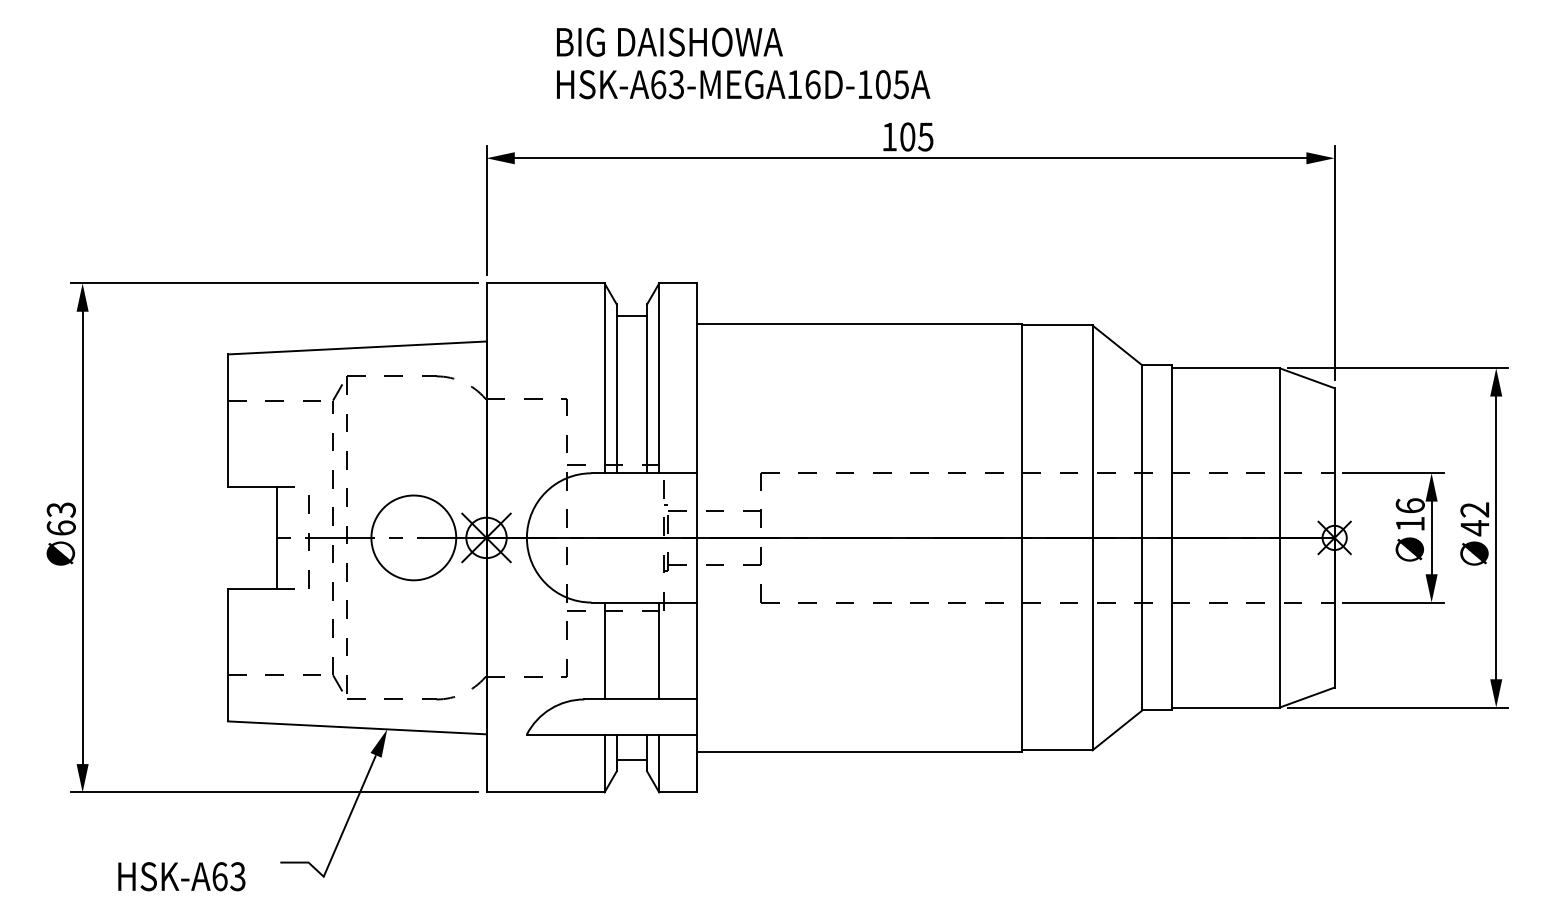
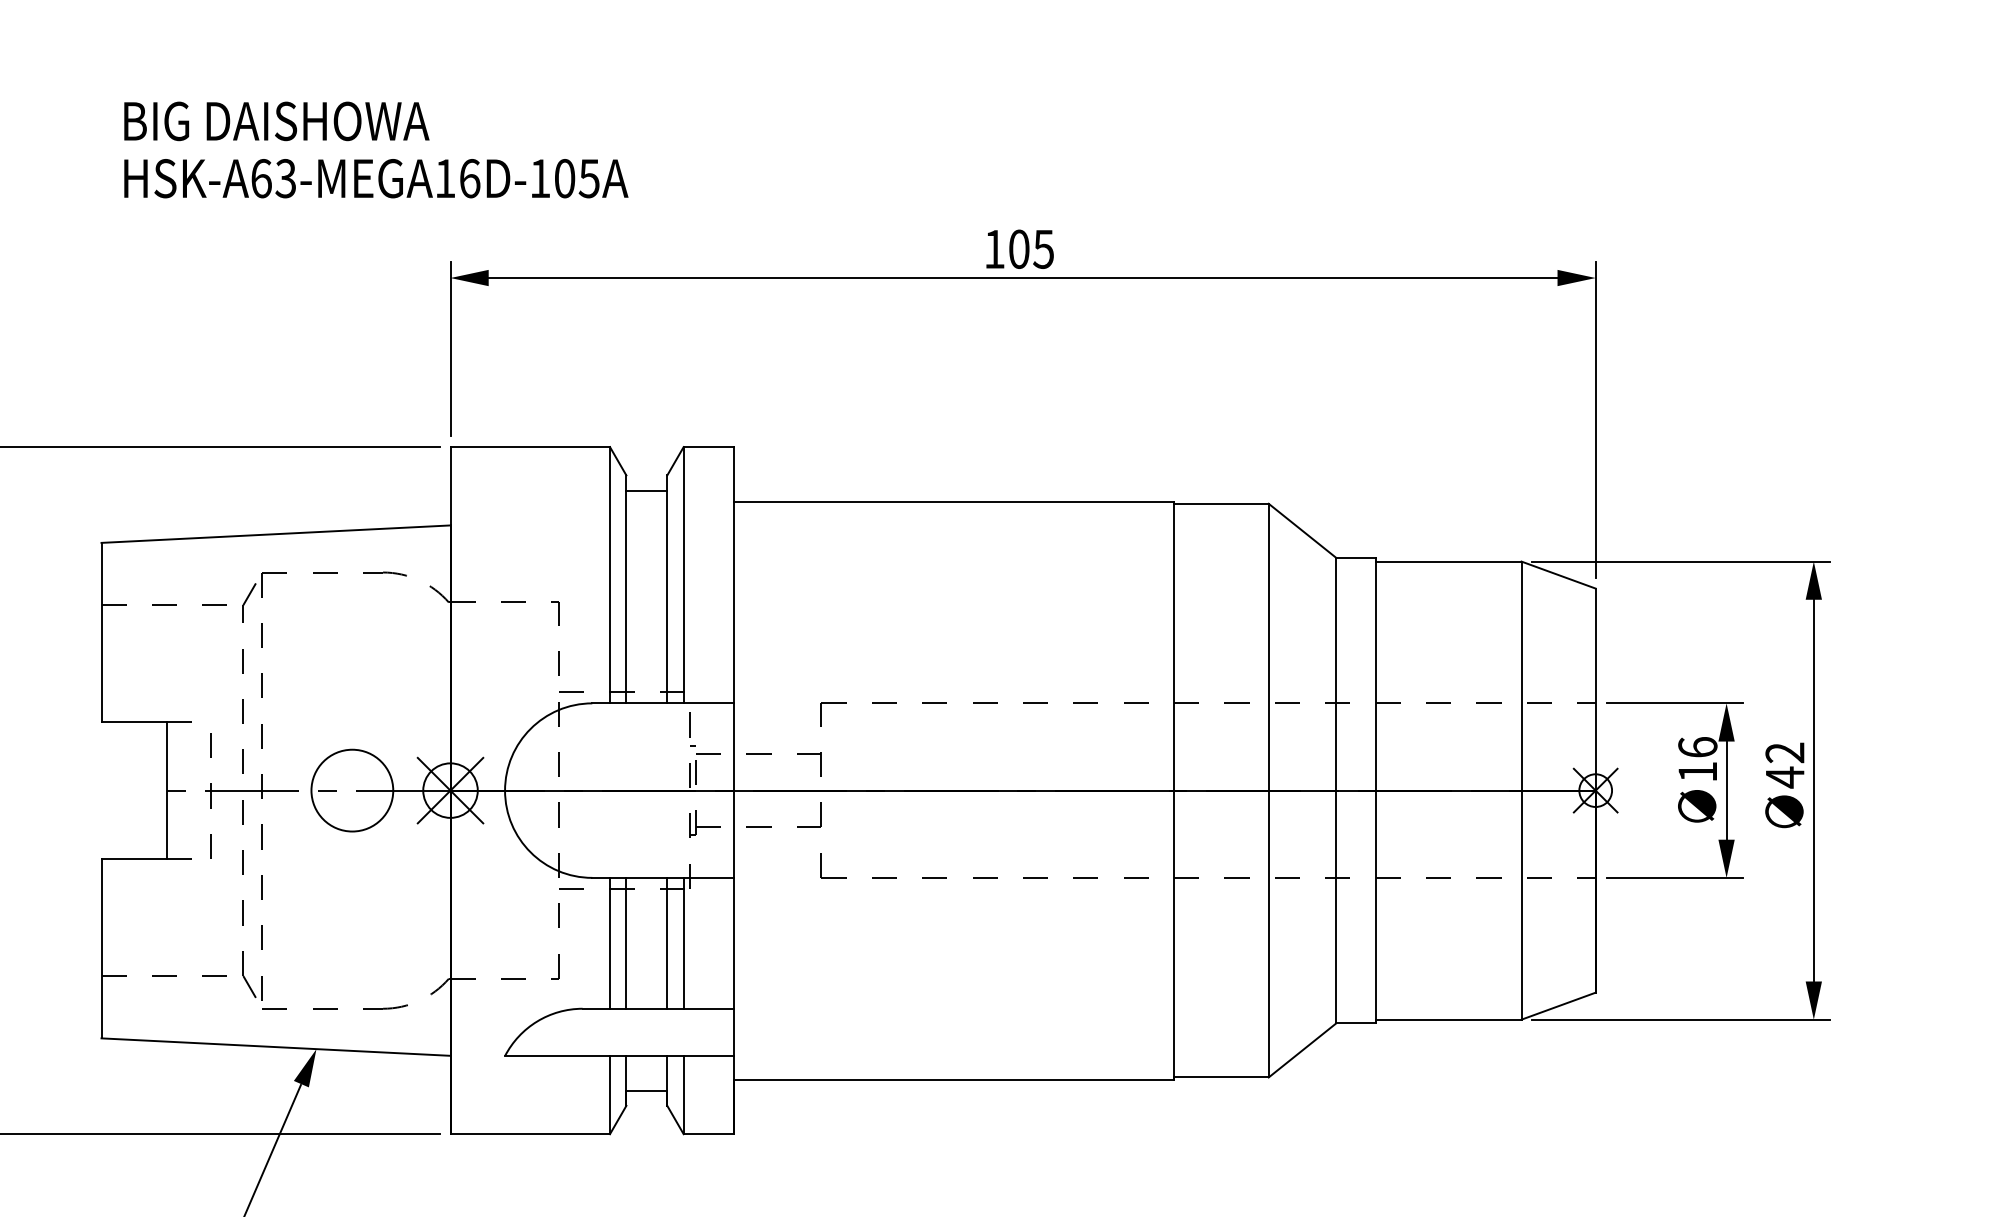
text: (743, 63) -> (376, 150), moved
circle: (413, 537) -> (351, 790), size x0.71
line: (616, 650) -> (626, 942), added
line: (647, 650) -> (667, 942), added

